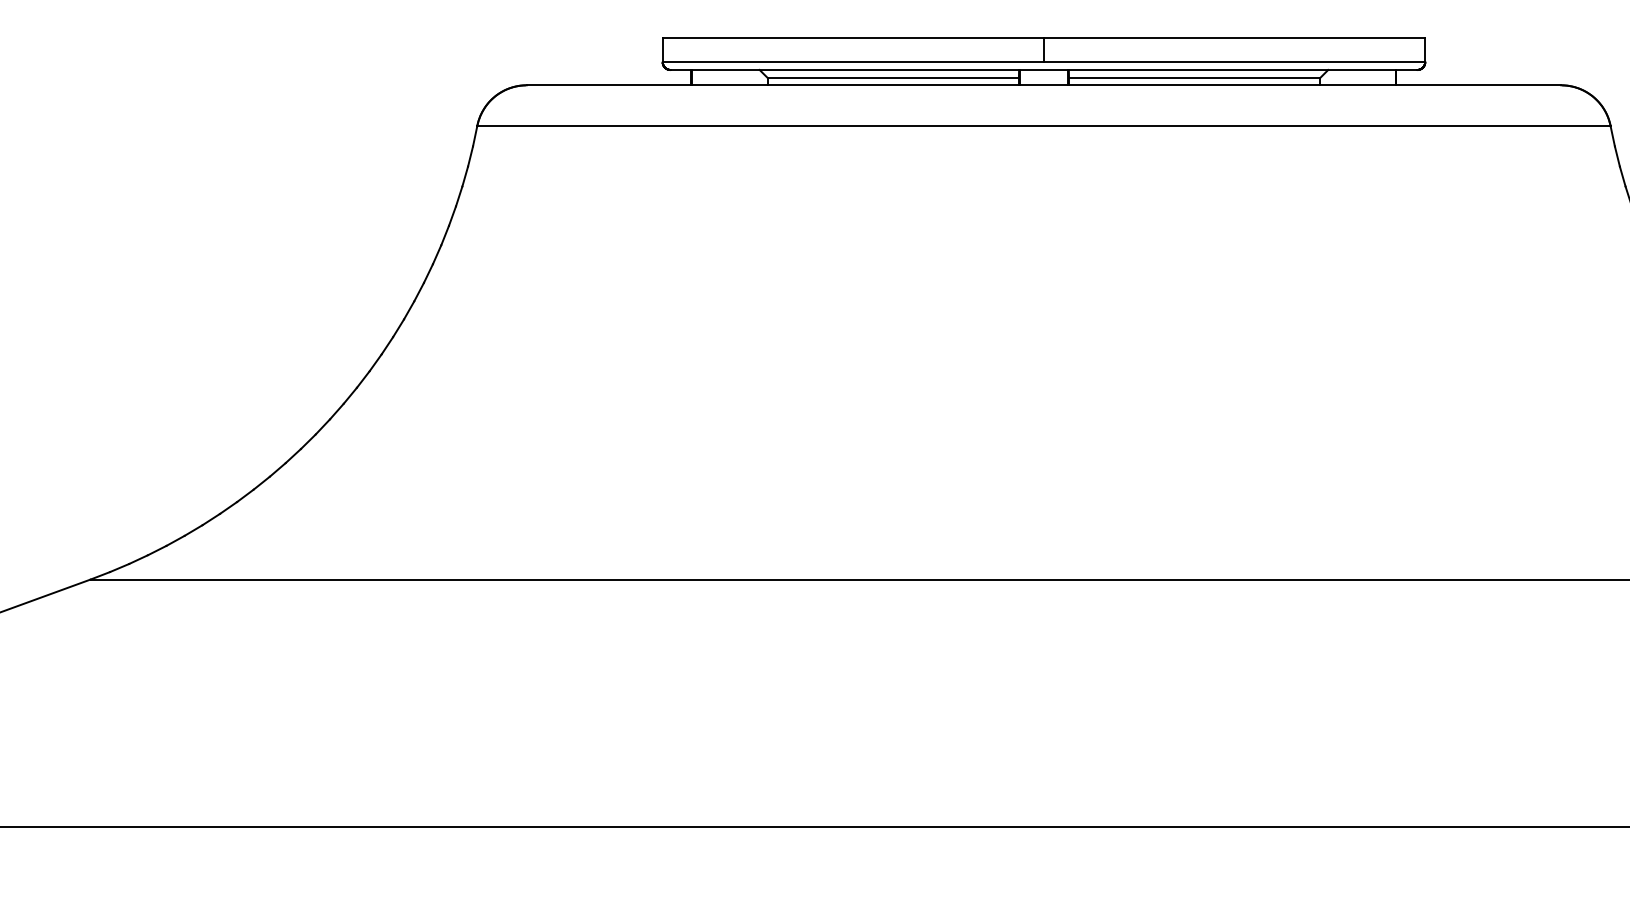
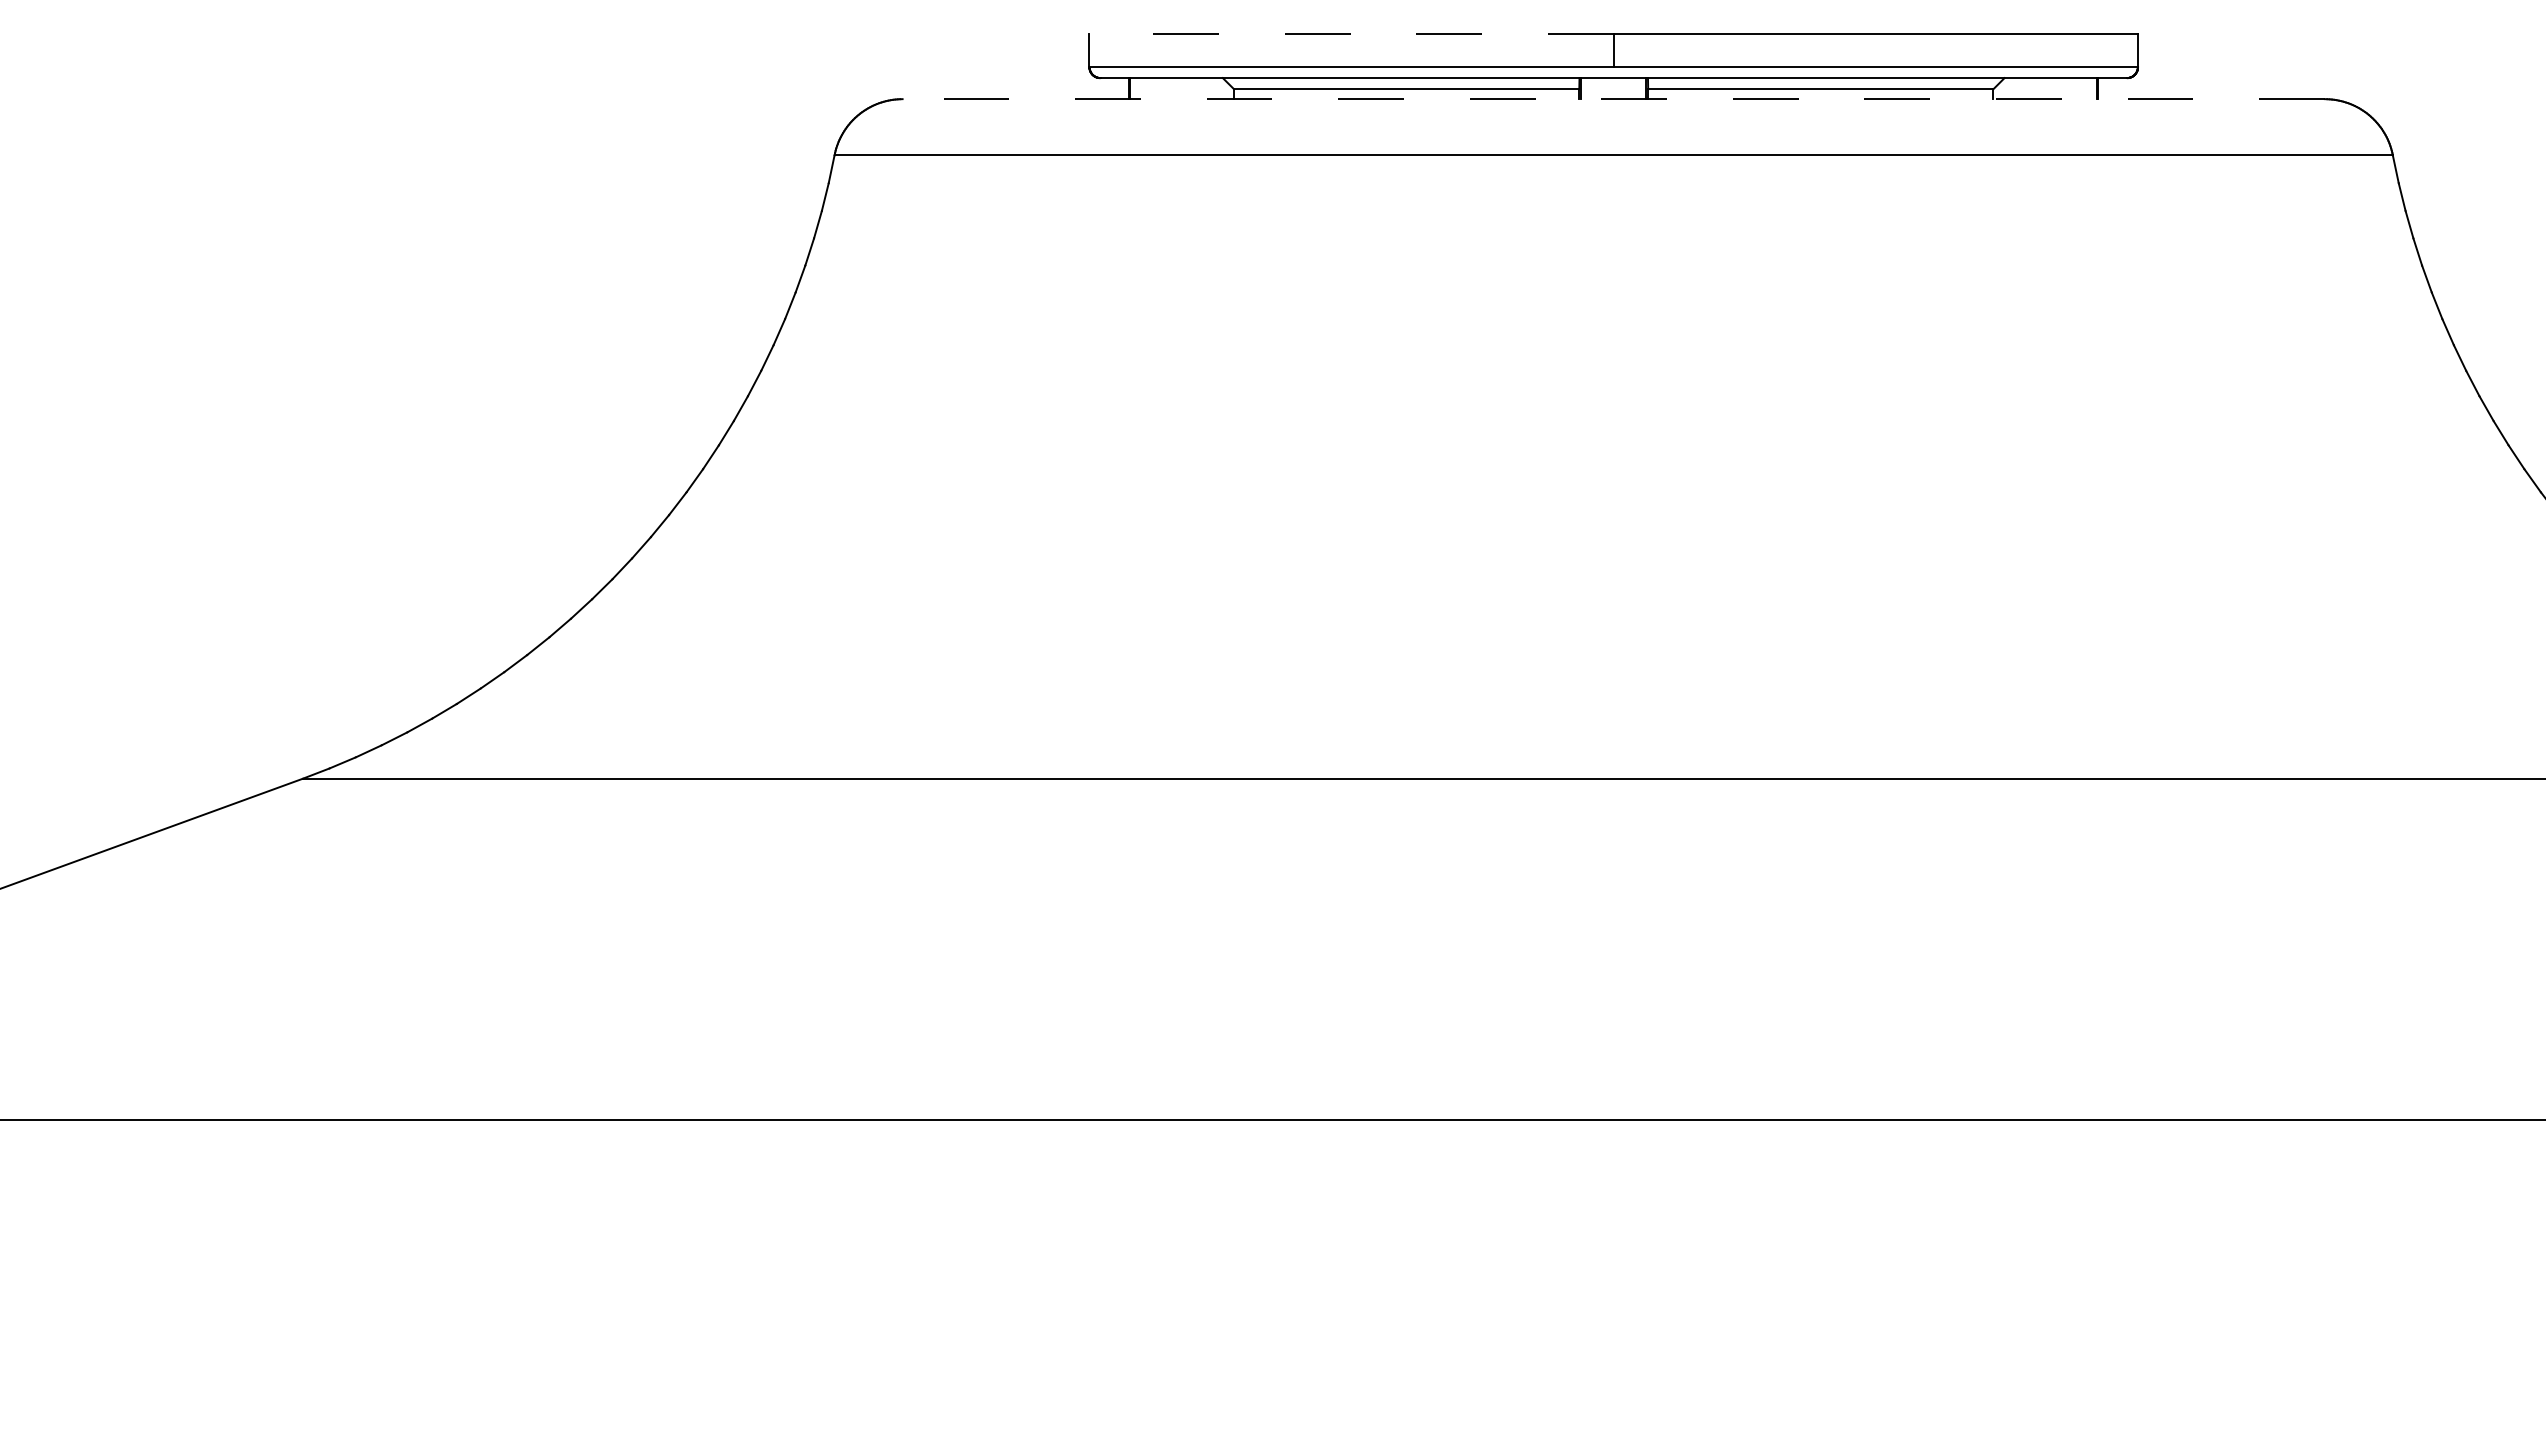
line: (853, 37) -> (1351, 33), solid -> dashed
line: (1043, 85) -> (1613, 99), solid -> dashed

